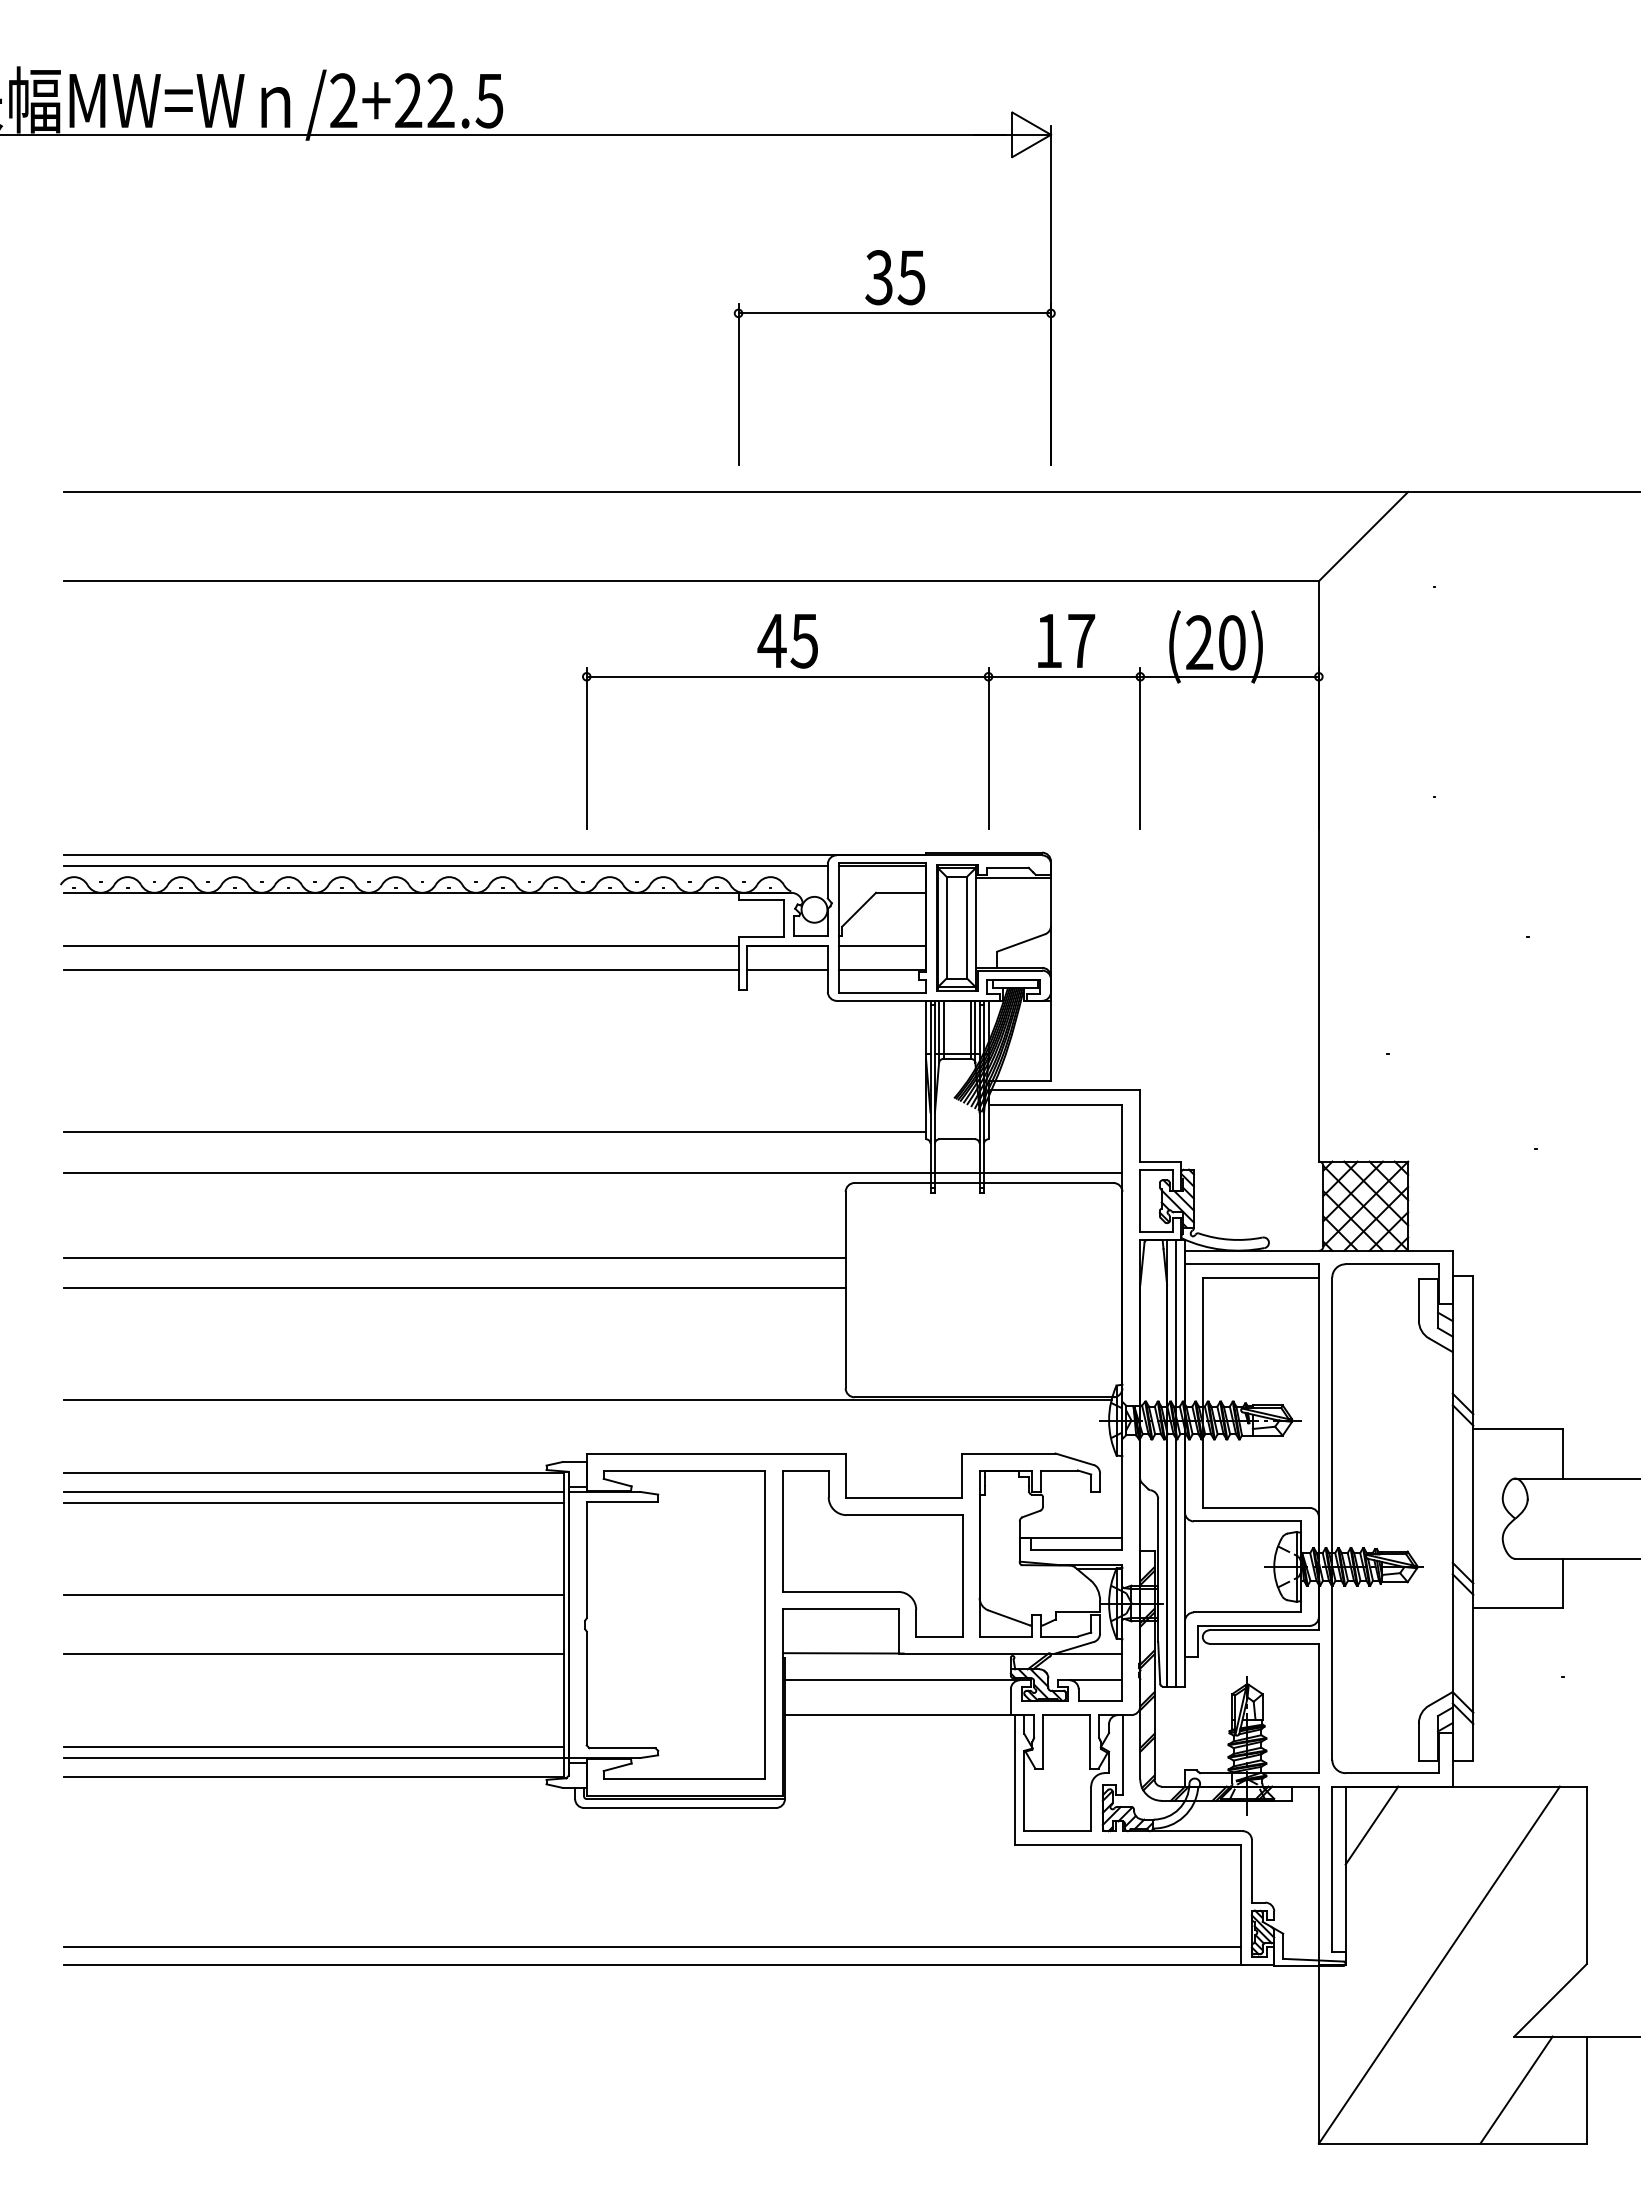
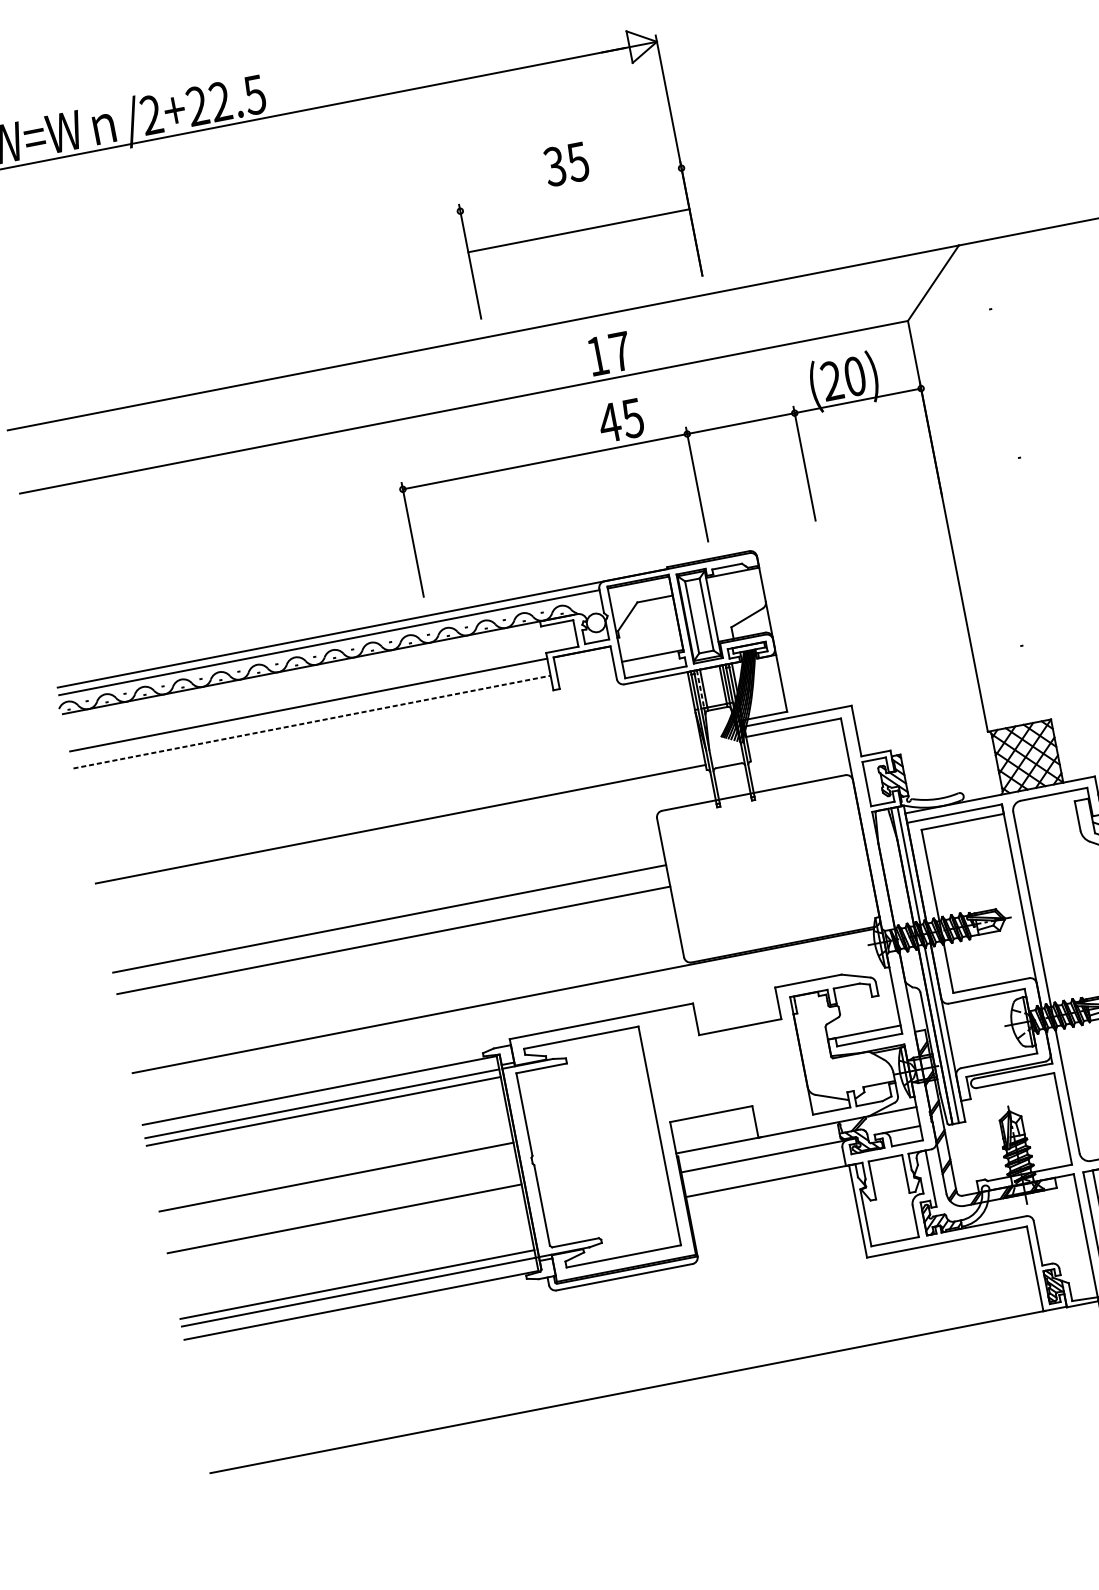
line: (894, 313) -> (578, 230), moved
text: (1066, 640) -> (609, 353), moved
text: (787, 641) -> (620, 421), moved
line: (882, 945) -> (649, 638), removed
line: (402, 969) -> (312, 721), solid -> dashed
line: (787, 969) -> (585, 668), removed
line: (939, 1027) -> (700, 689), solid -> dashed
line: (593, 1173) -> (476, 840), removed
part: (872, 1553) -> (725, 1070), removed
line: (652, 1947) -> (624, 1379), removed

